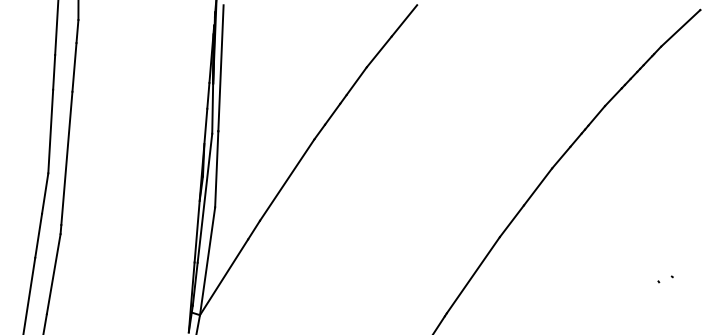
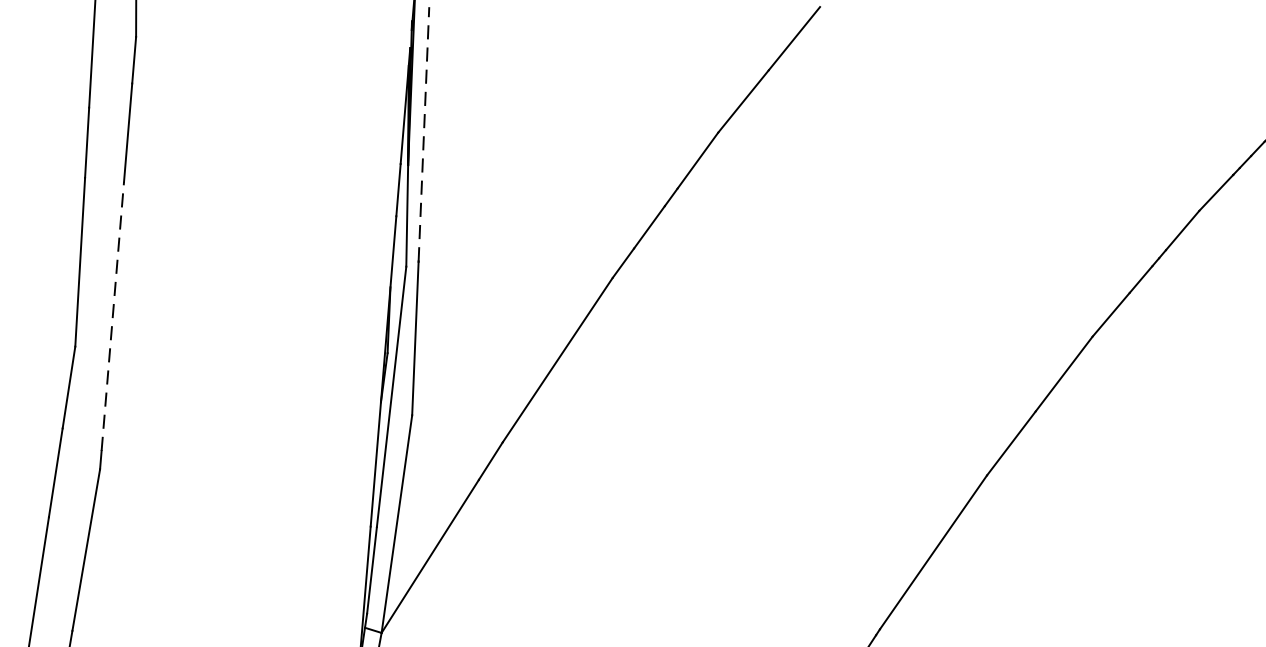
line: (220, 68) -> (422, 134), solid -> dashed
line: (66, 158) -> (112, 316), solid -> dashed

